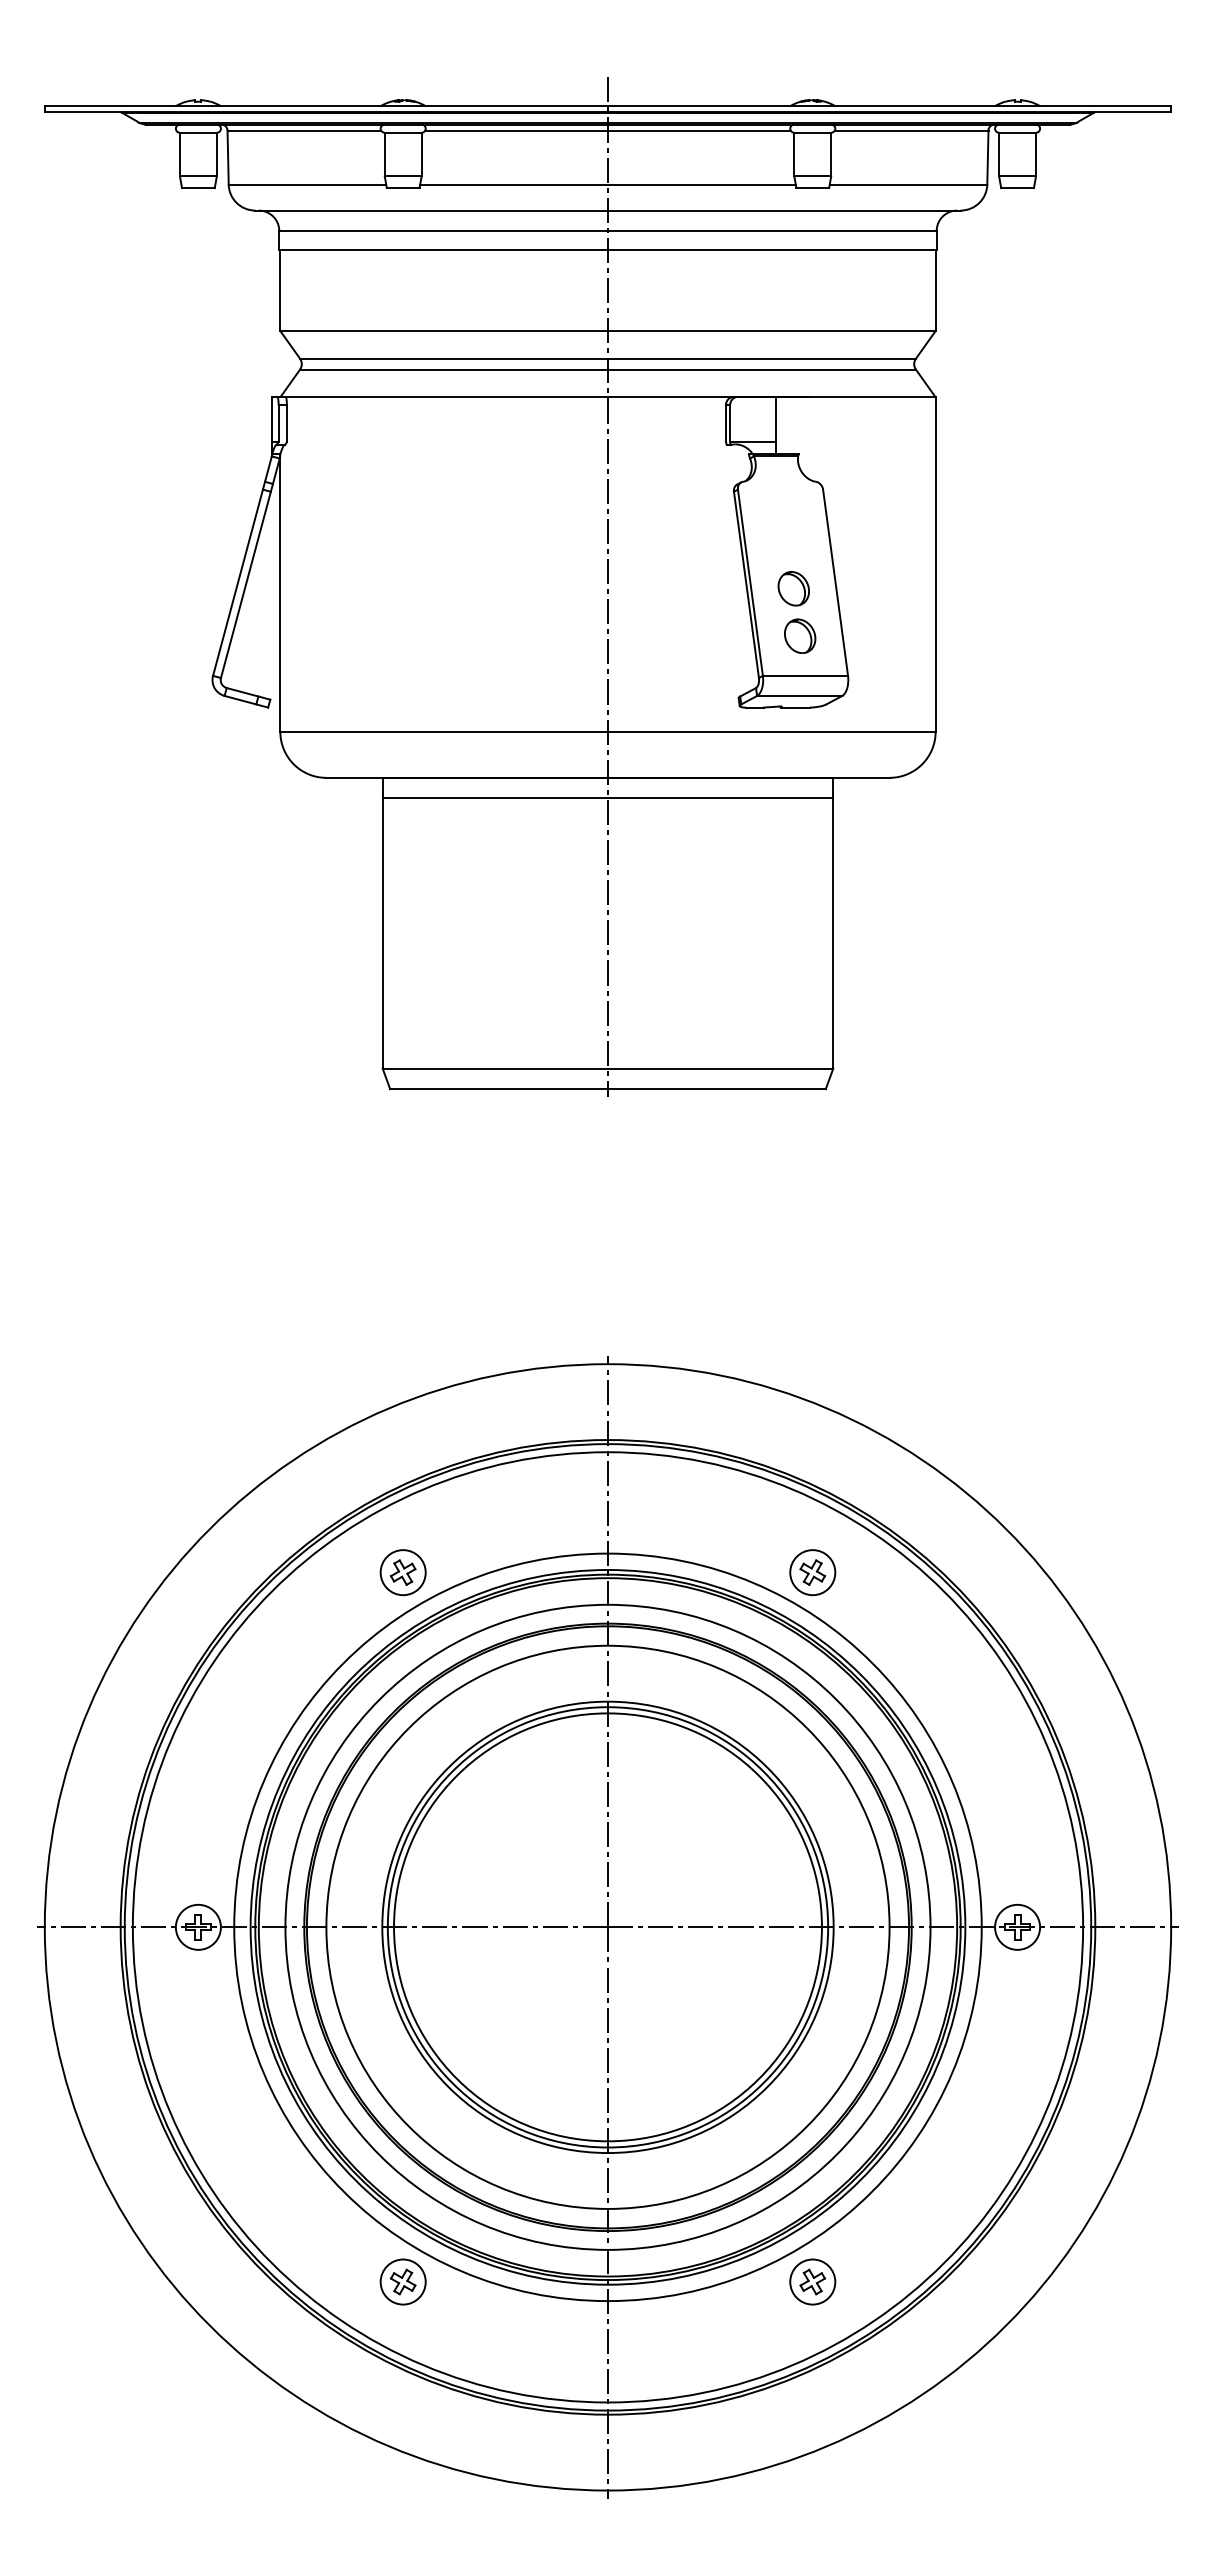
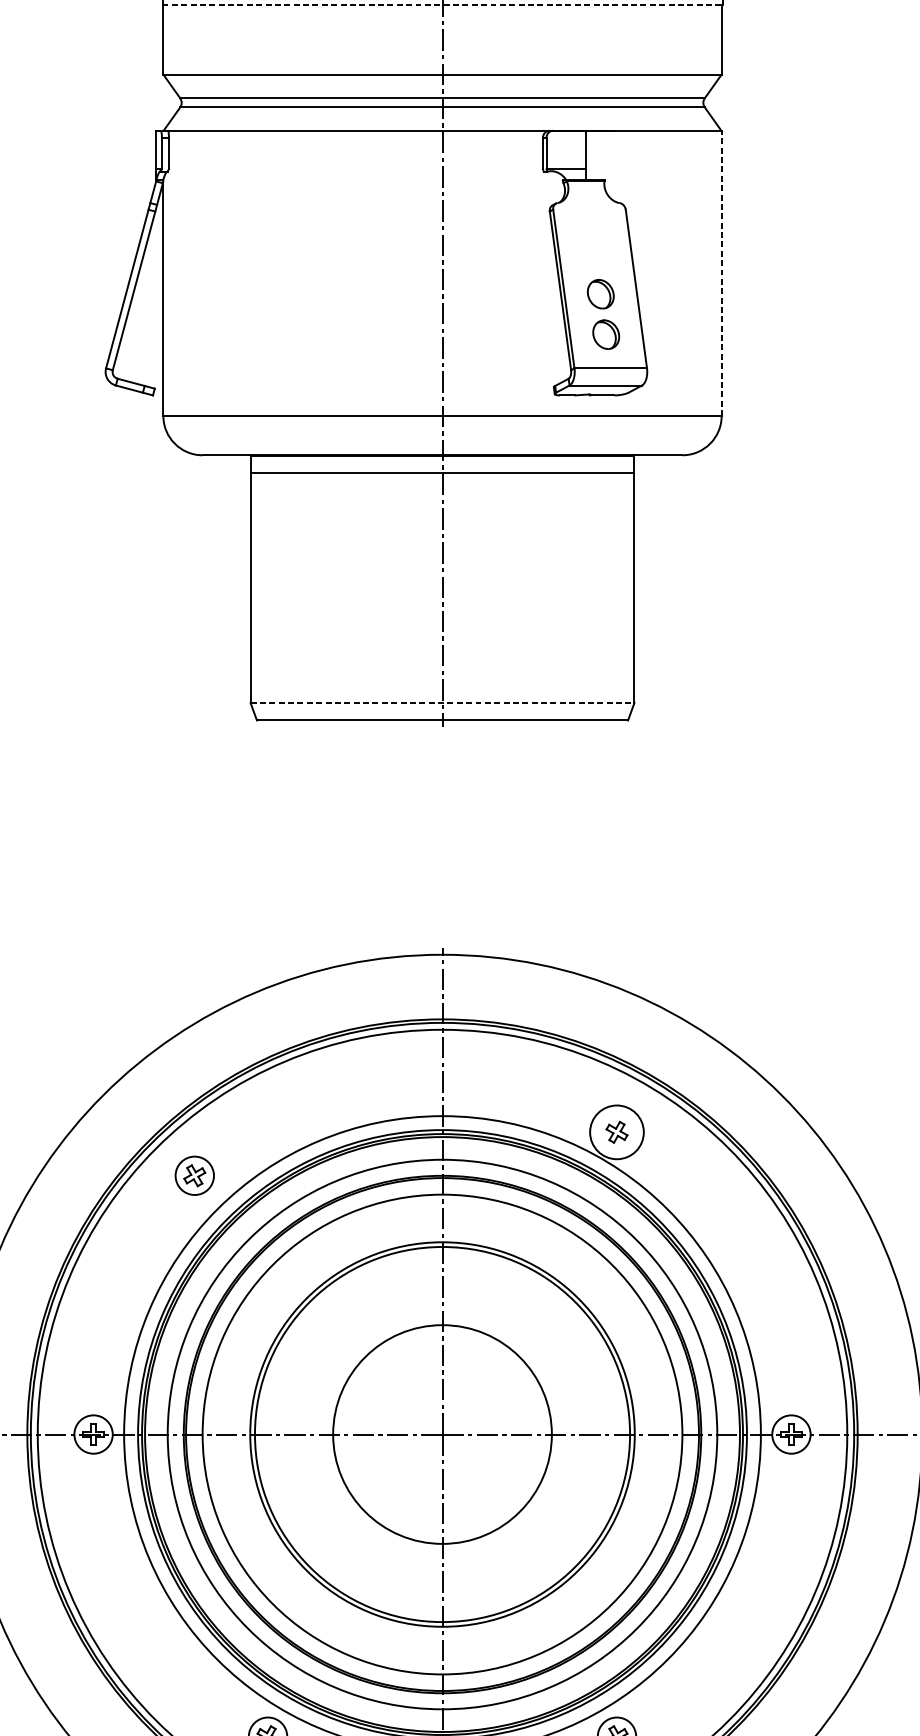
line: (607, 249) -> (442, 5), solid -> dashed
line: (935, 564) -> (721, 273), solid -> dashed
line: (608, 1068) -> (442, 702), solid -> dashed
part: (402, 1572) -> (194, 1175), moved
circle: (812, 1572) -> (616, 1132), size x1.4
circle: (607, 1927) -> (442, 1434), size x0.6

